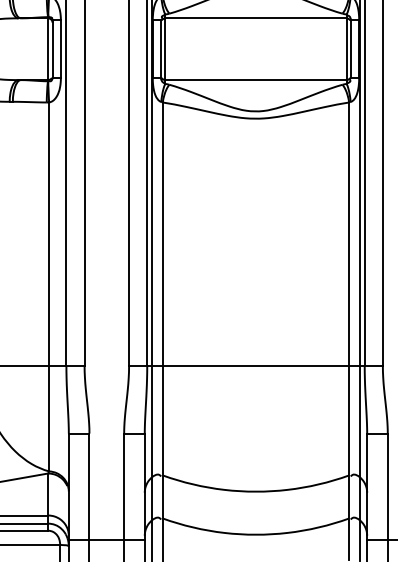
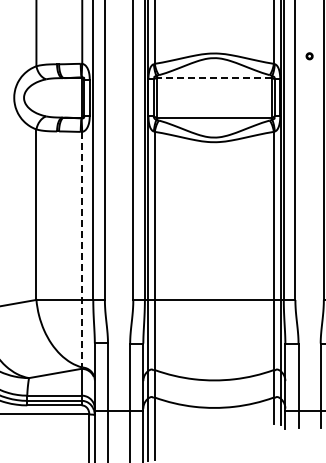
line: (256, 18) -> (214, 78), solid -> dashed
line: (49, 286) -> (82, 249), solid -> dashed

